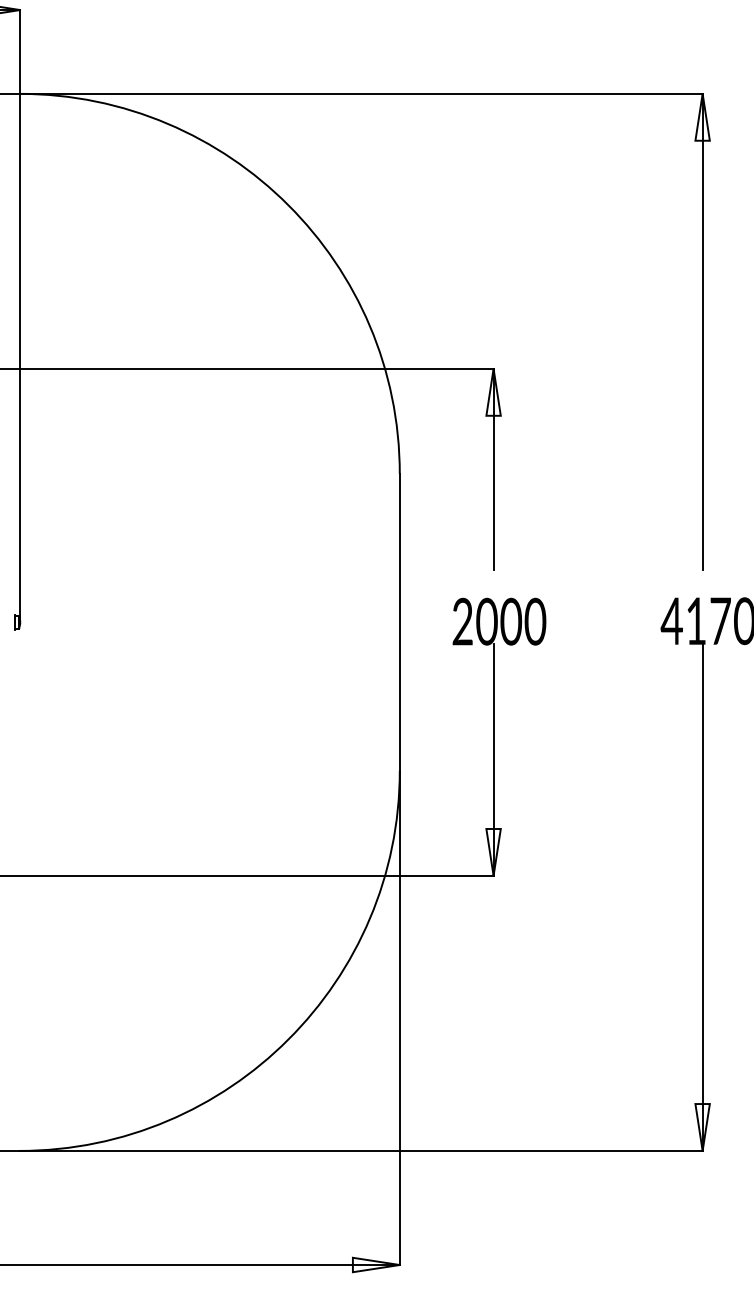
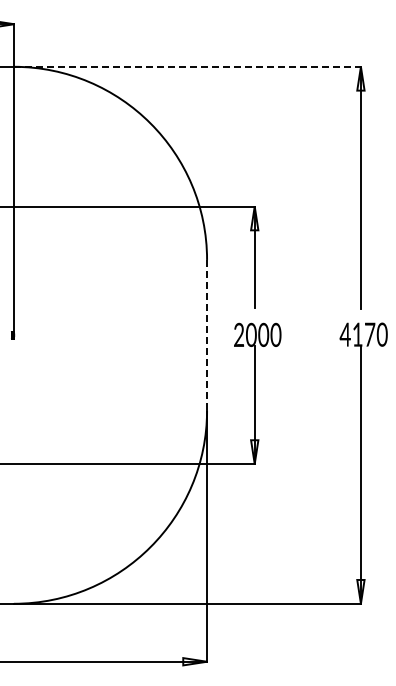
line: (361, 93) -> (187, 66), solid -> dashed
line: (400, 622) -> (207, 335), solid -> dashed

